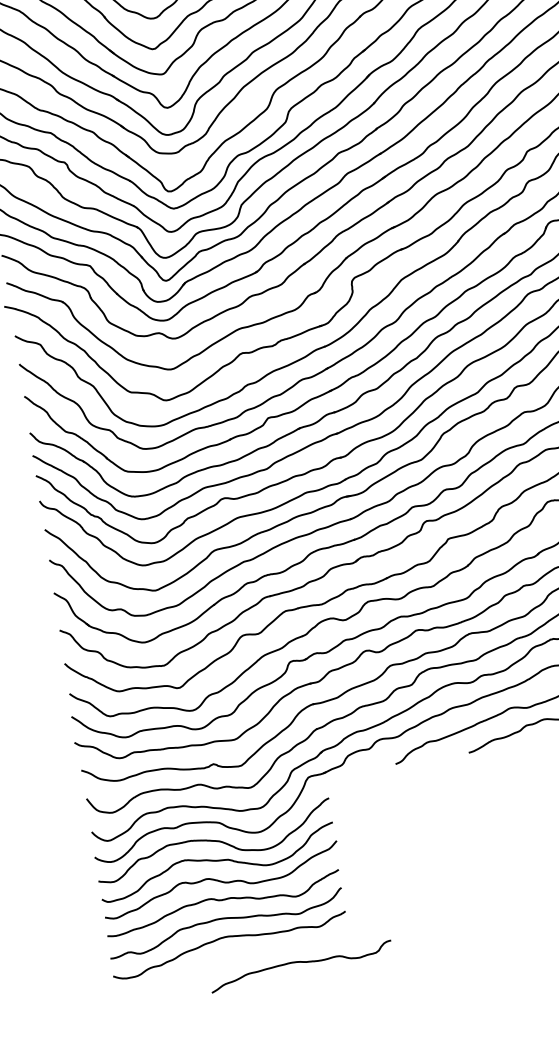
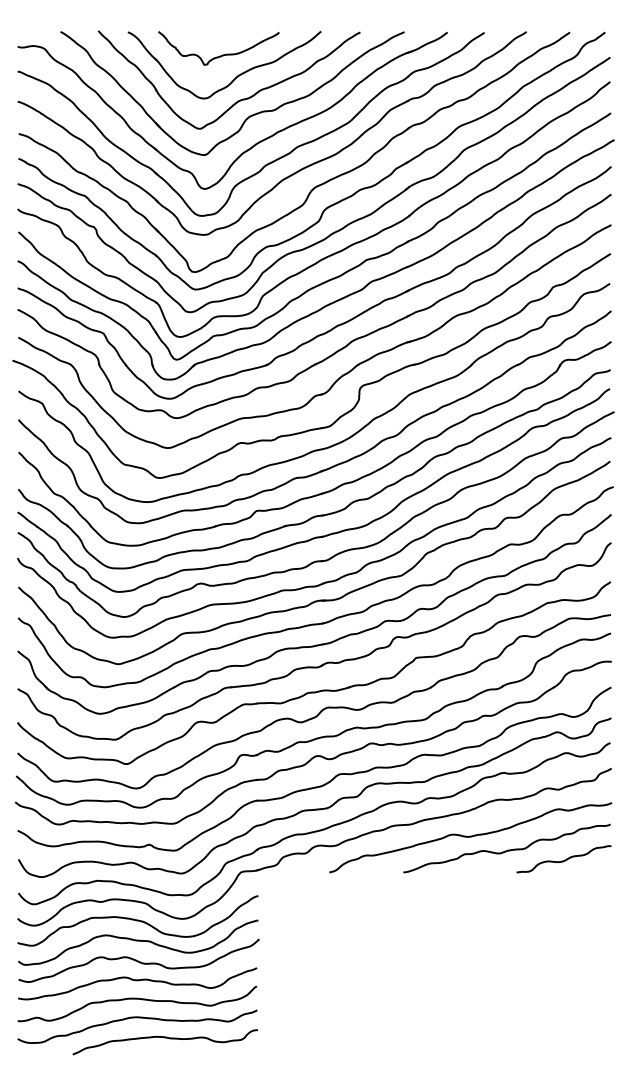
curve: (300, 963) -> (164, 1038), moved

